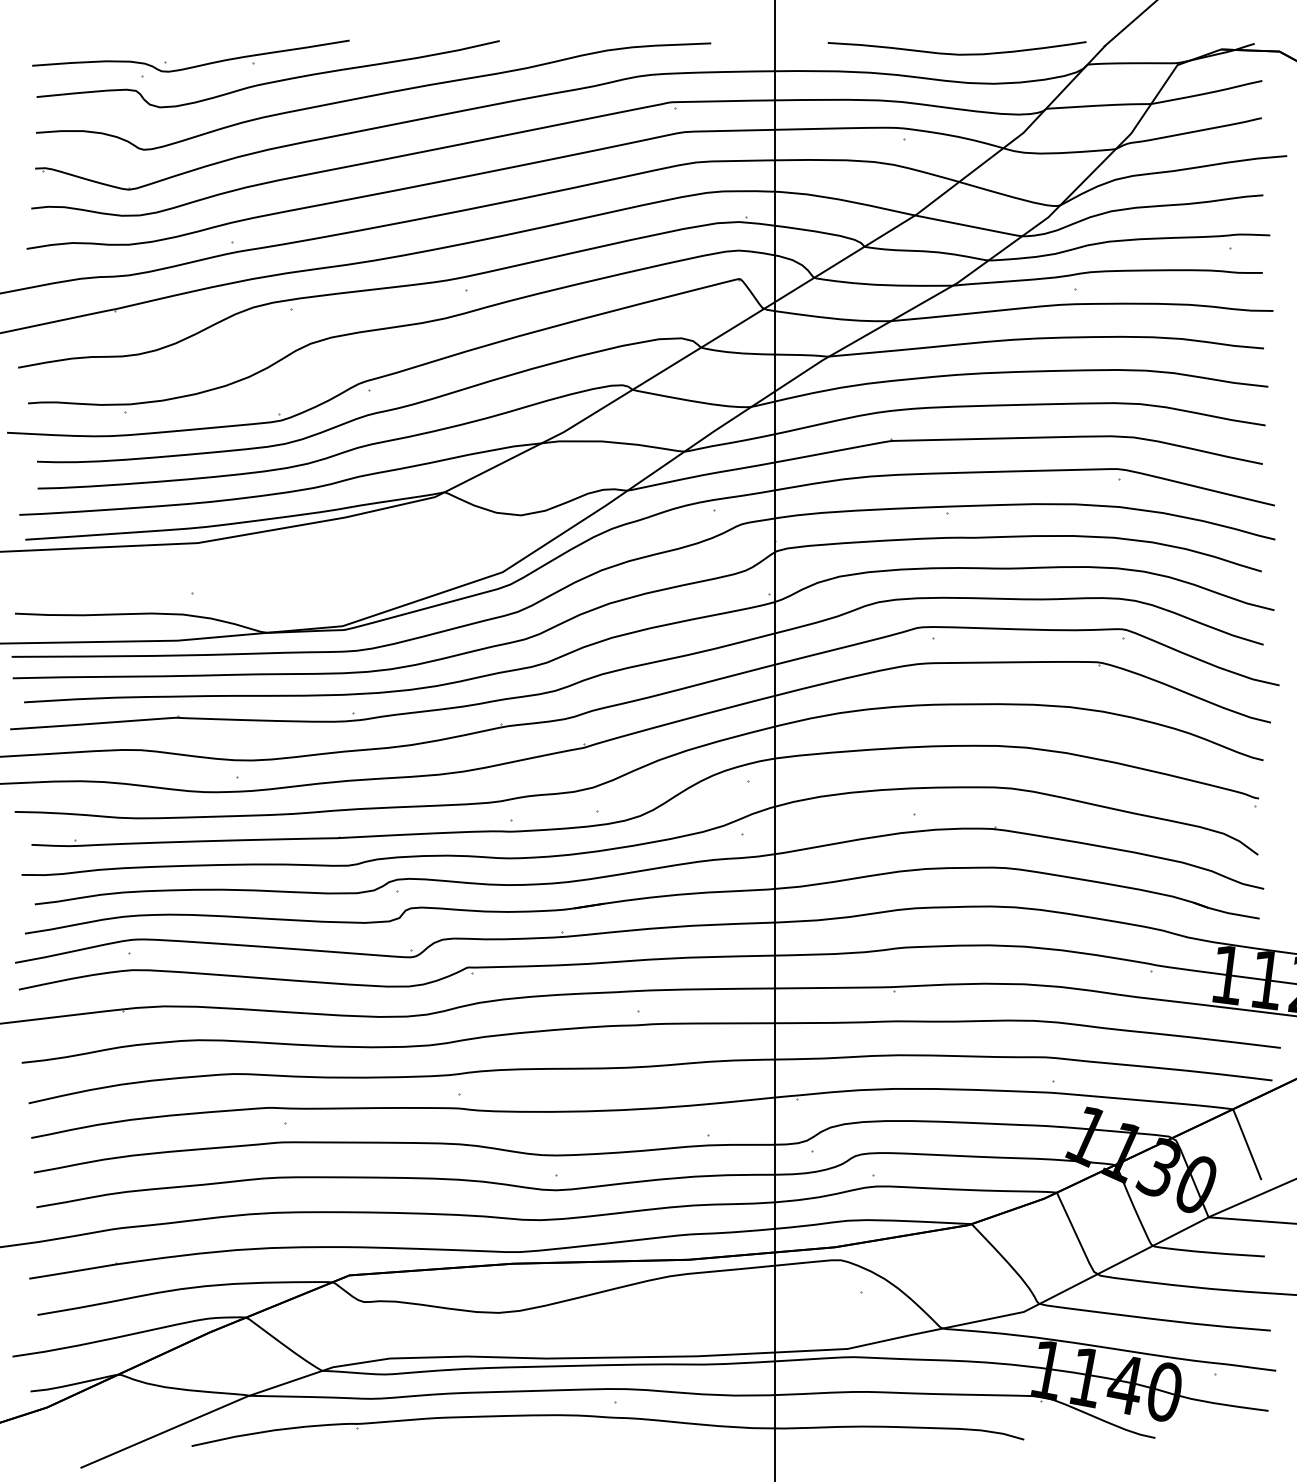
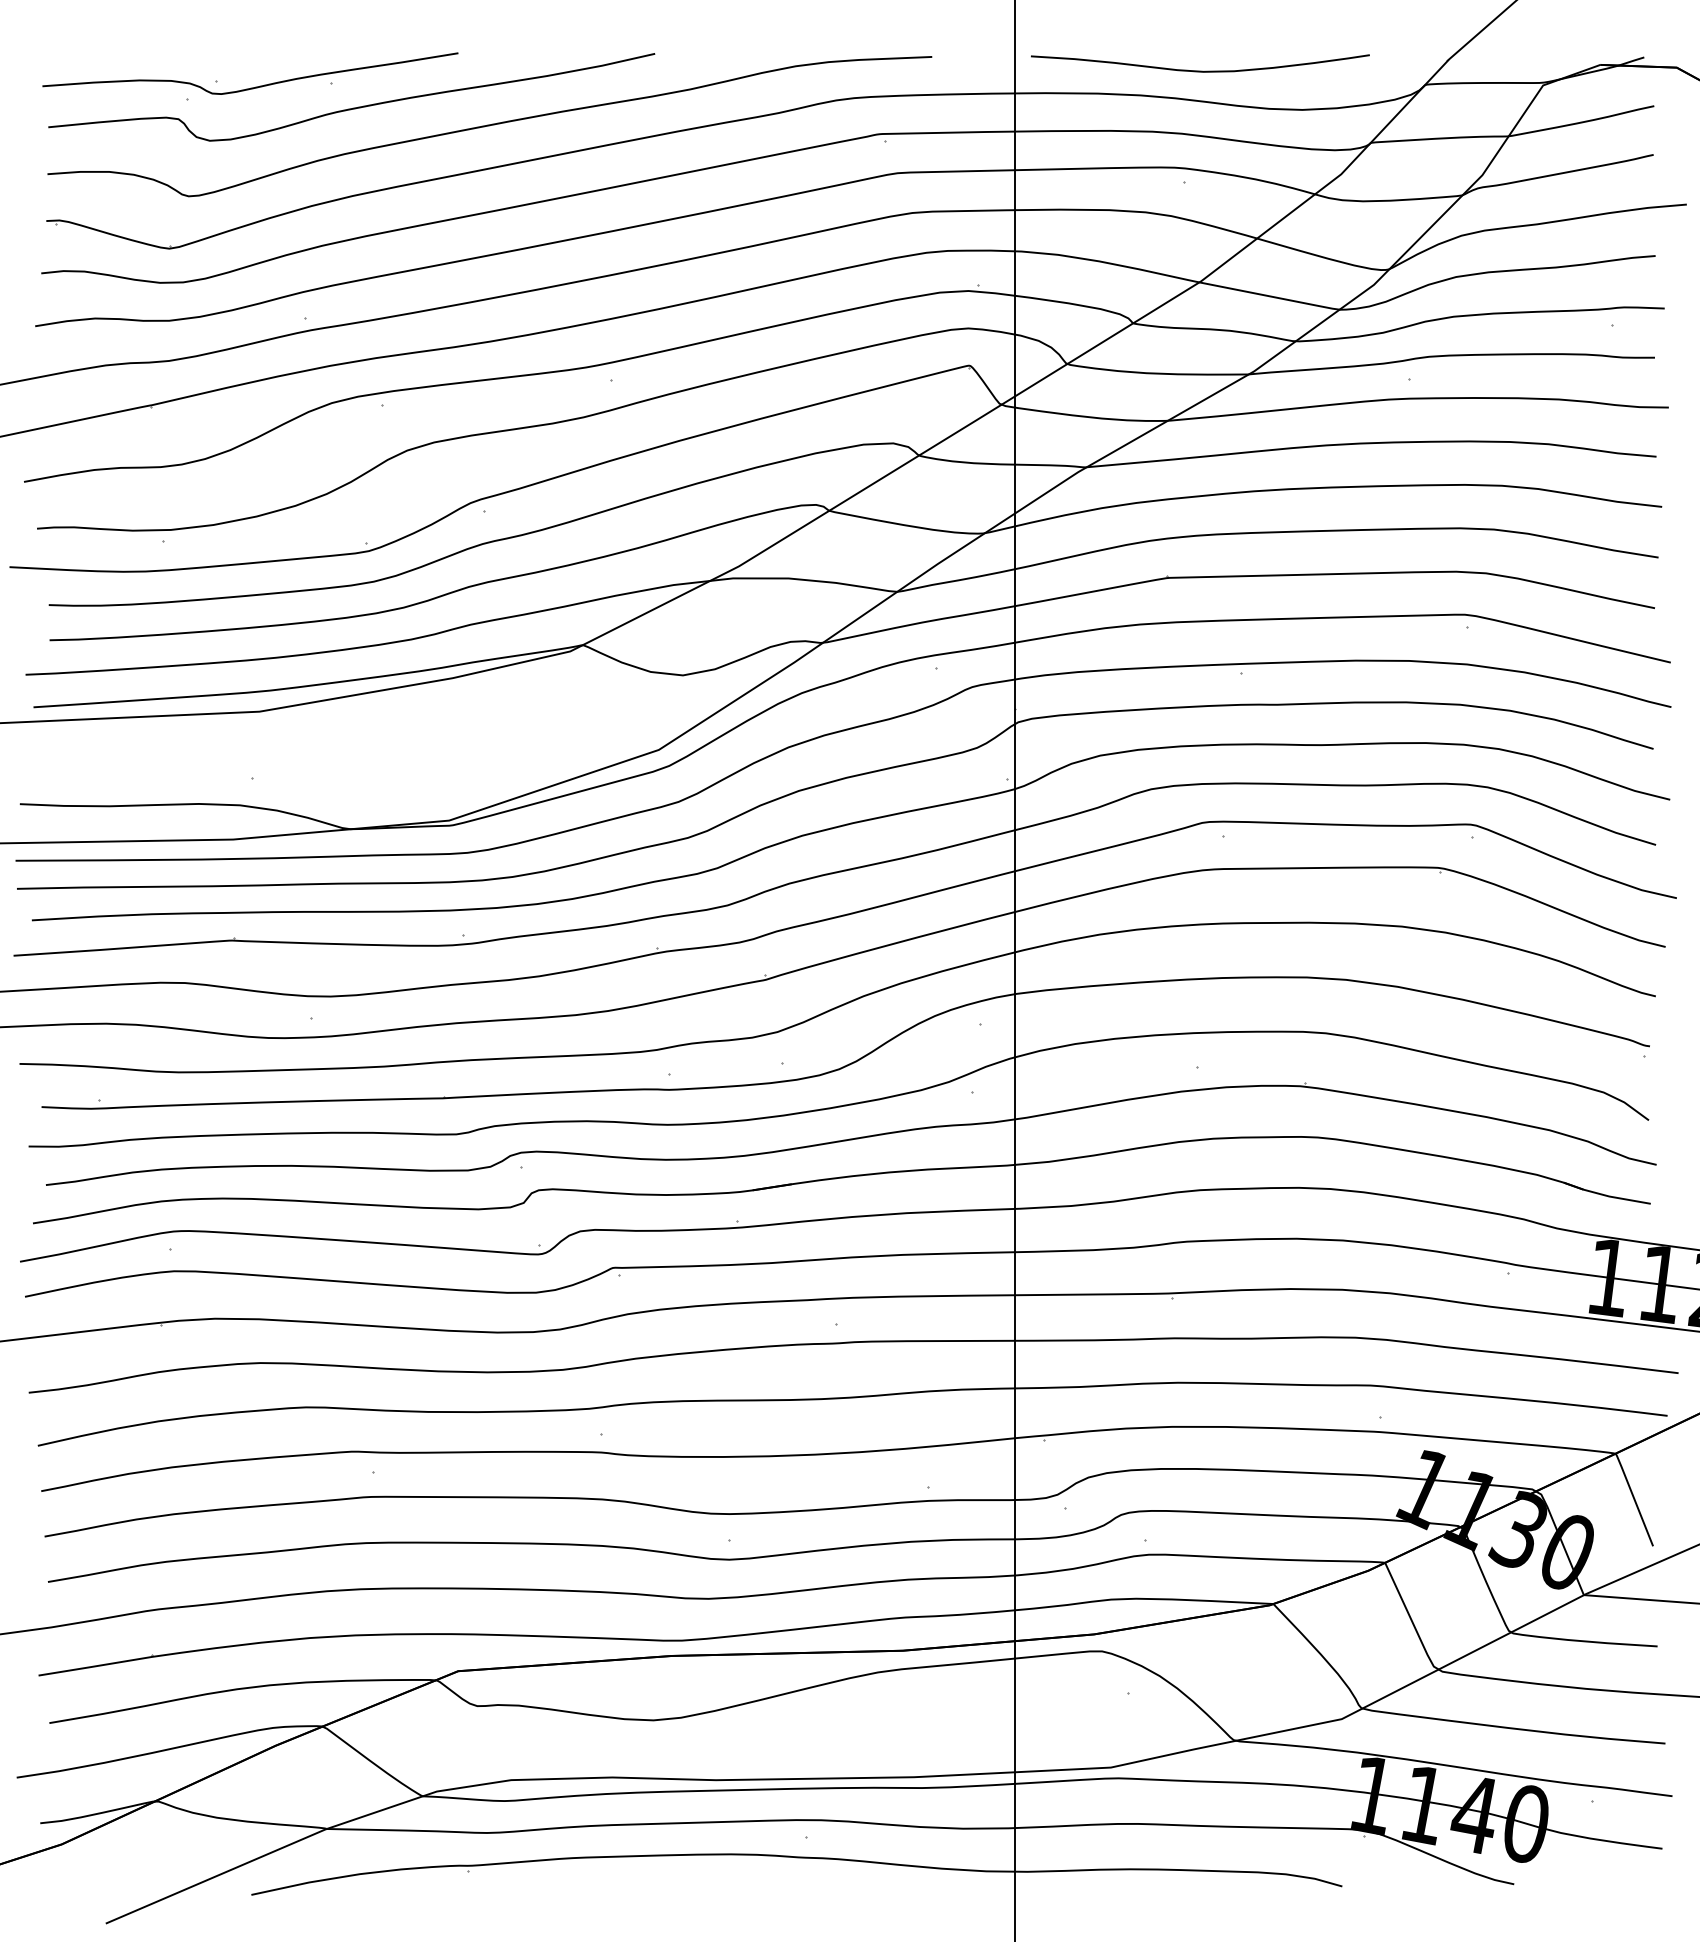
curve: (957, 53) -> (1200, 70), moved

